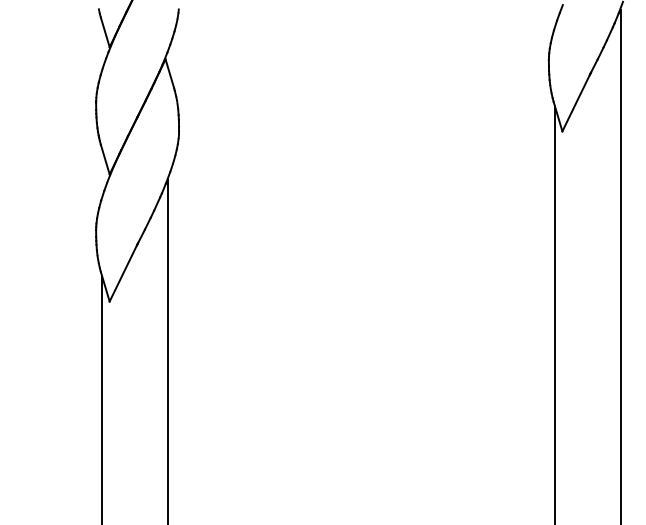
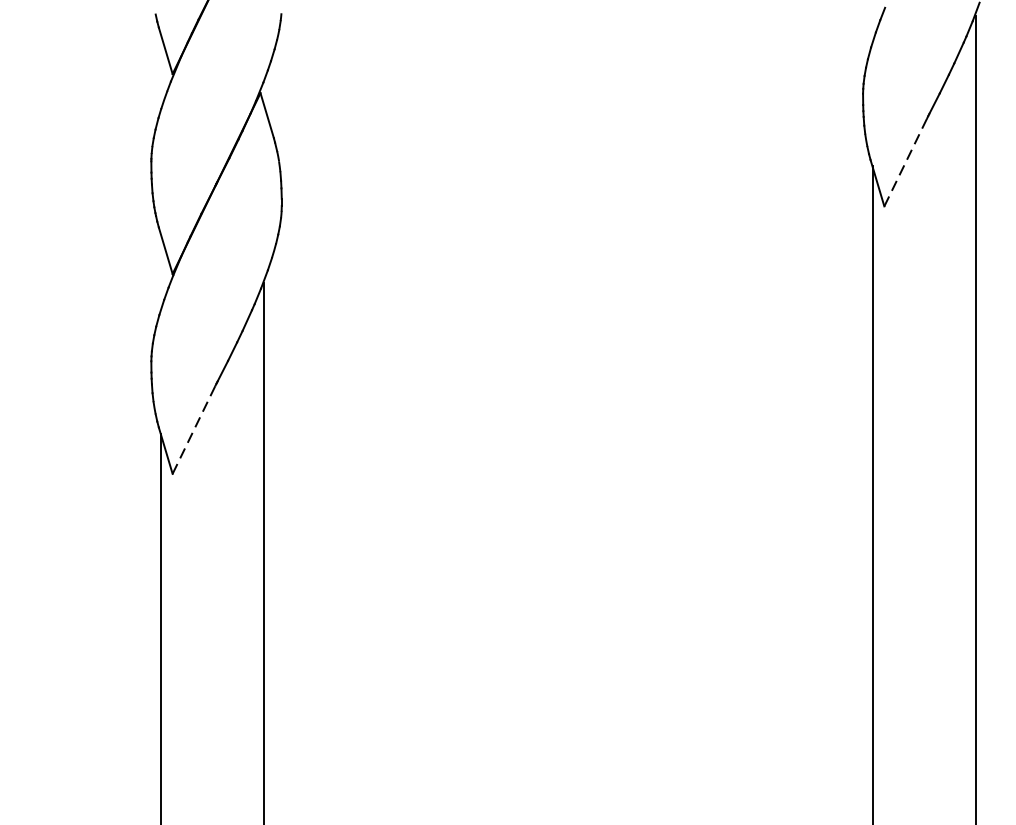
line: (576, 102) -> (906, 160), solid -> dashed
line: (123, 272) -> (194, 428), solid -> dashed

